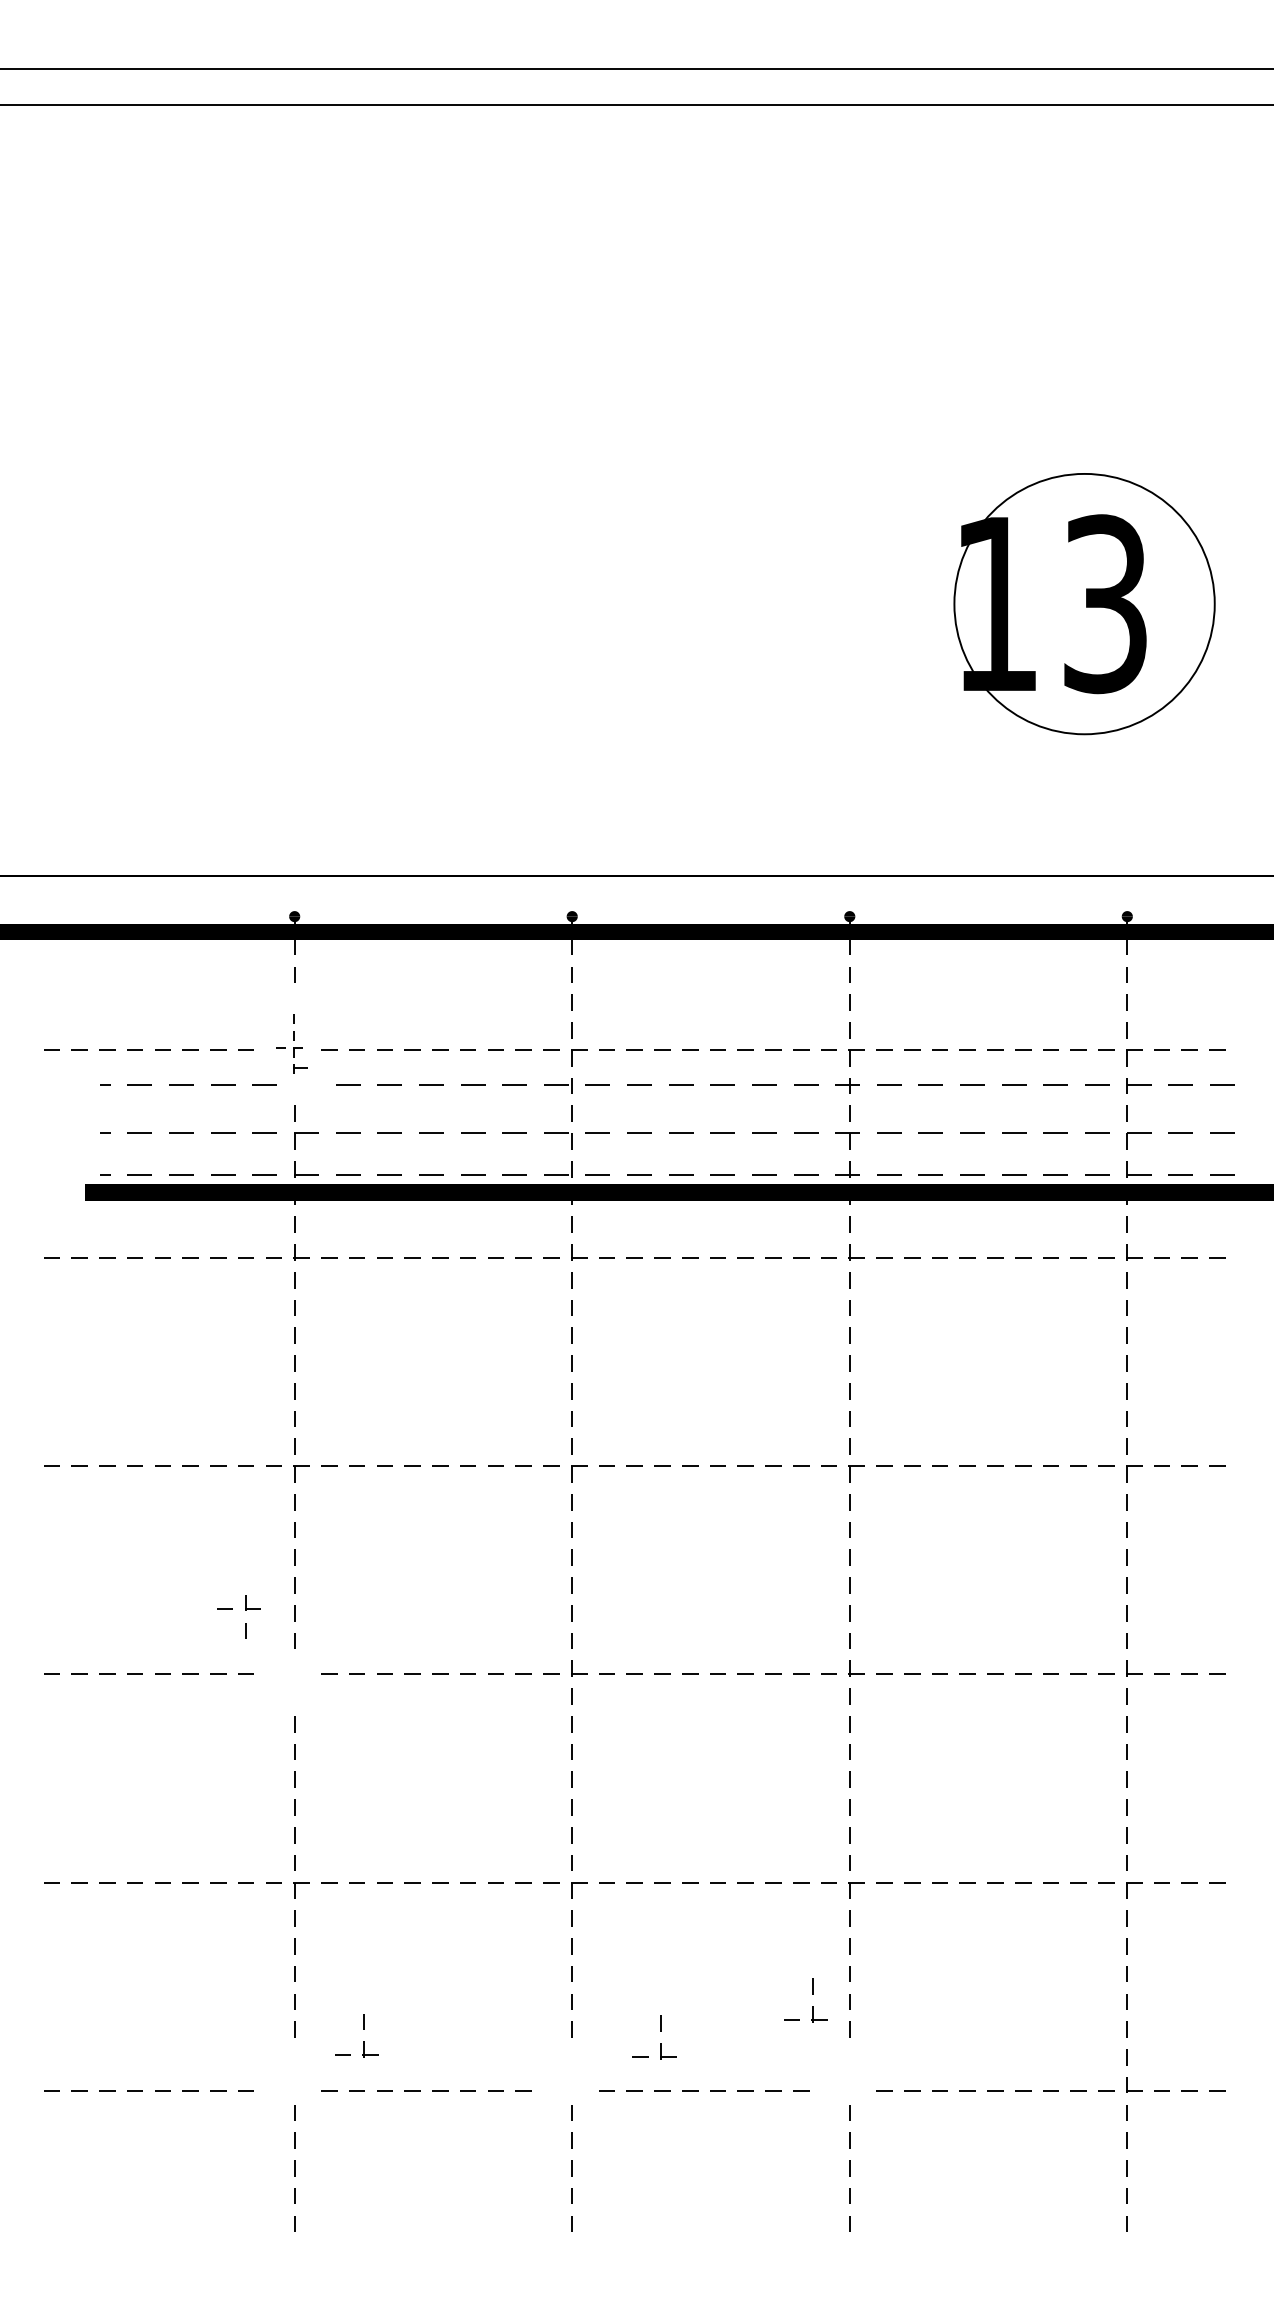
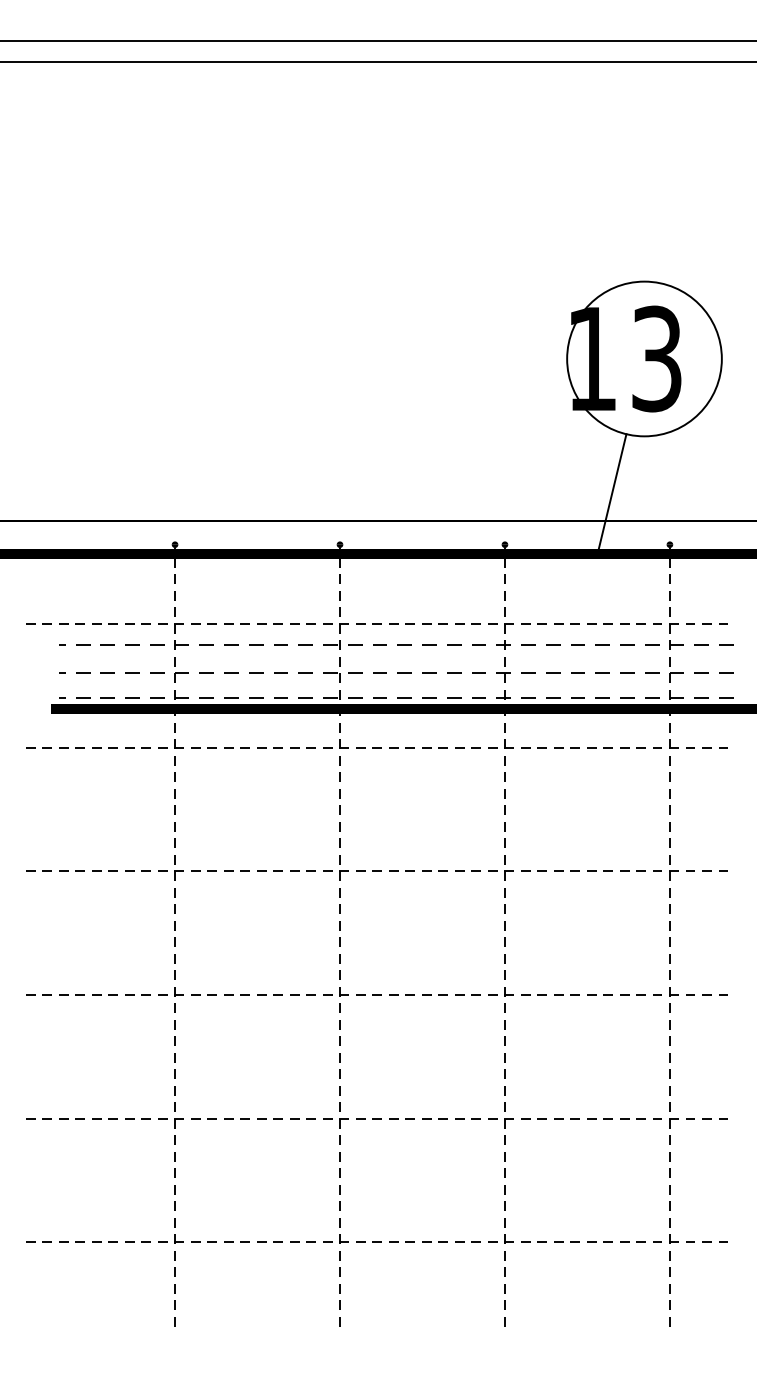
line: (1029, 830) -> (611, 493), added
part: (292, 1044) -> (173, 620), size x1.67
part: (238, 1616) -> (170, 999), moved
part: (805, 1999) -> (500, 1230), moved
part: (356, 2035) -> (170, 1230), moved
part: (653, 2036) -> (335, 1230), moved

